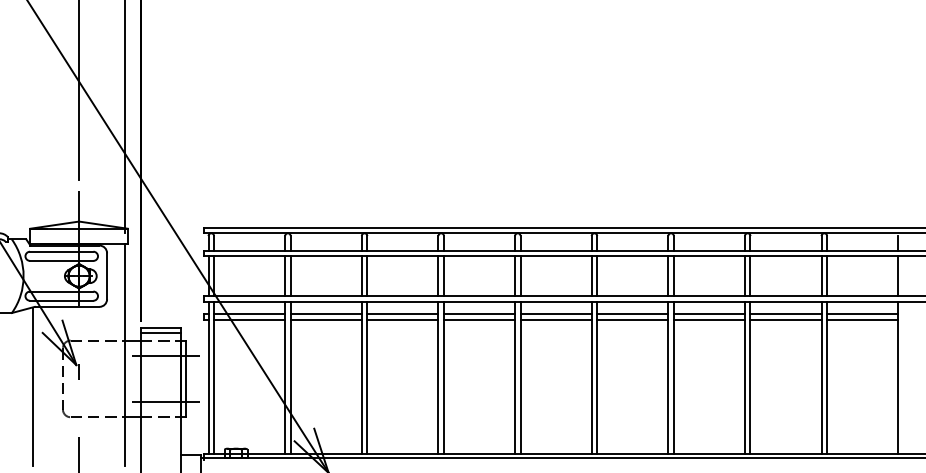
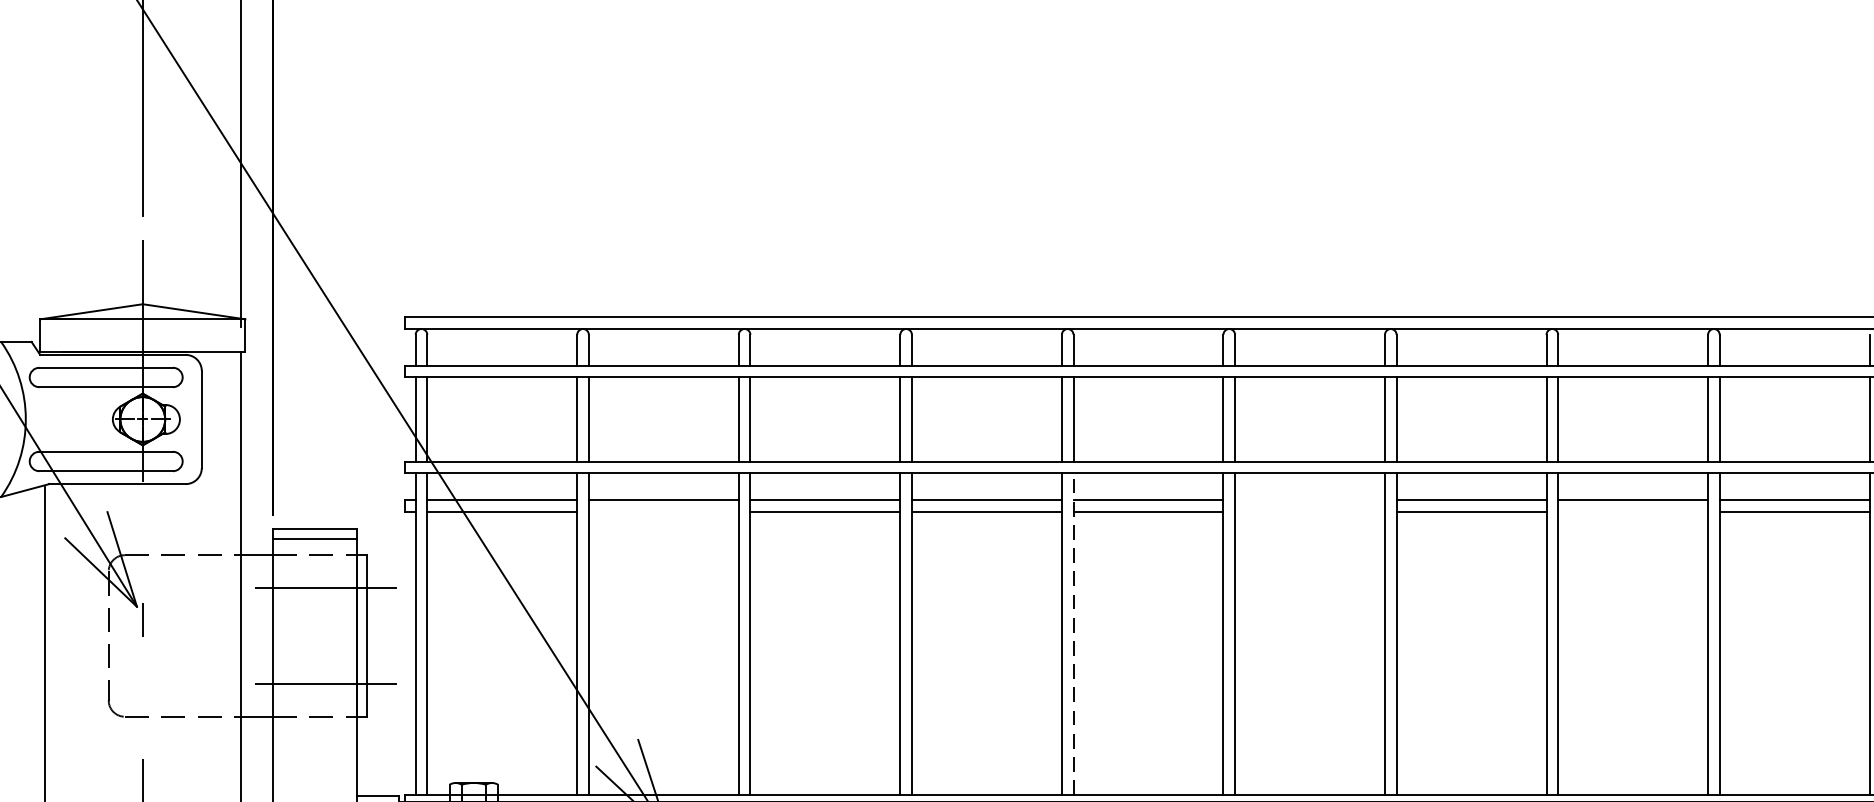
line: (632, 314) -> (1309, 500), removed
line: (325, 320) -> (662, 512), removed
line: (632, 320) -> (1309, 512), removed
line: (785, 320) -> (1632, 512), removed
line: (520, 377) -> (1073, 632), solid -> dashed

